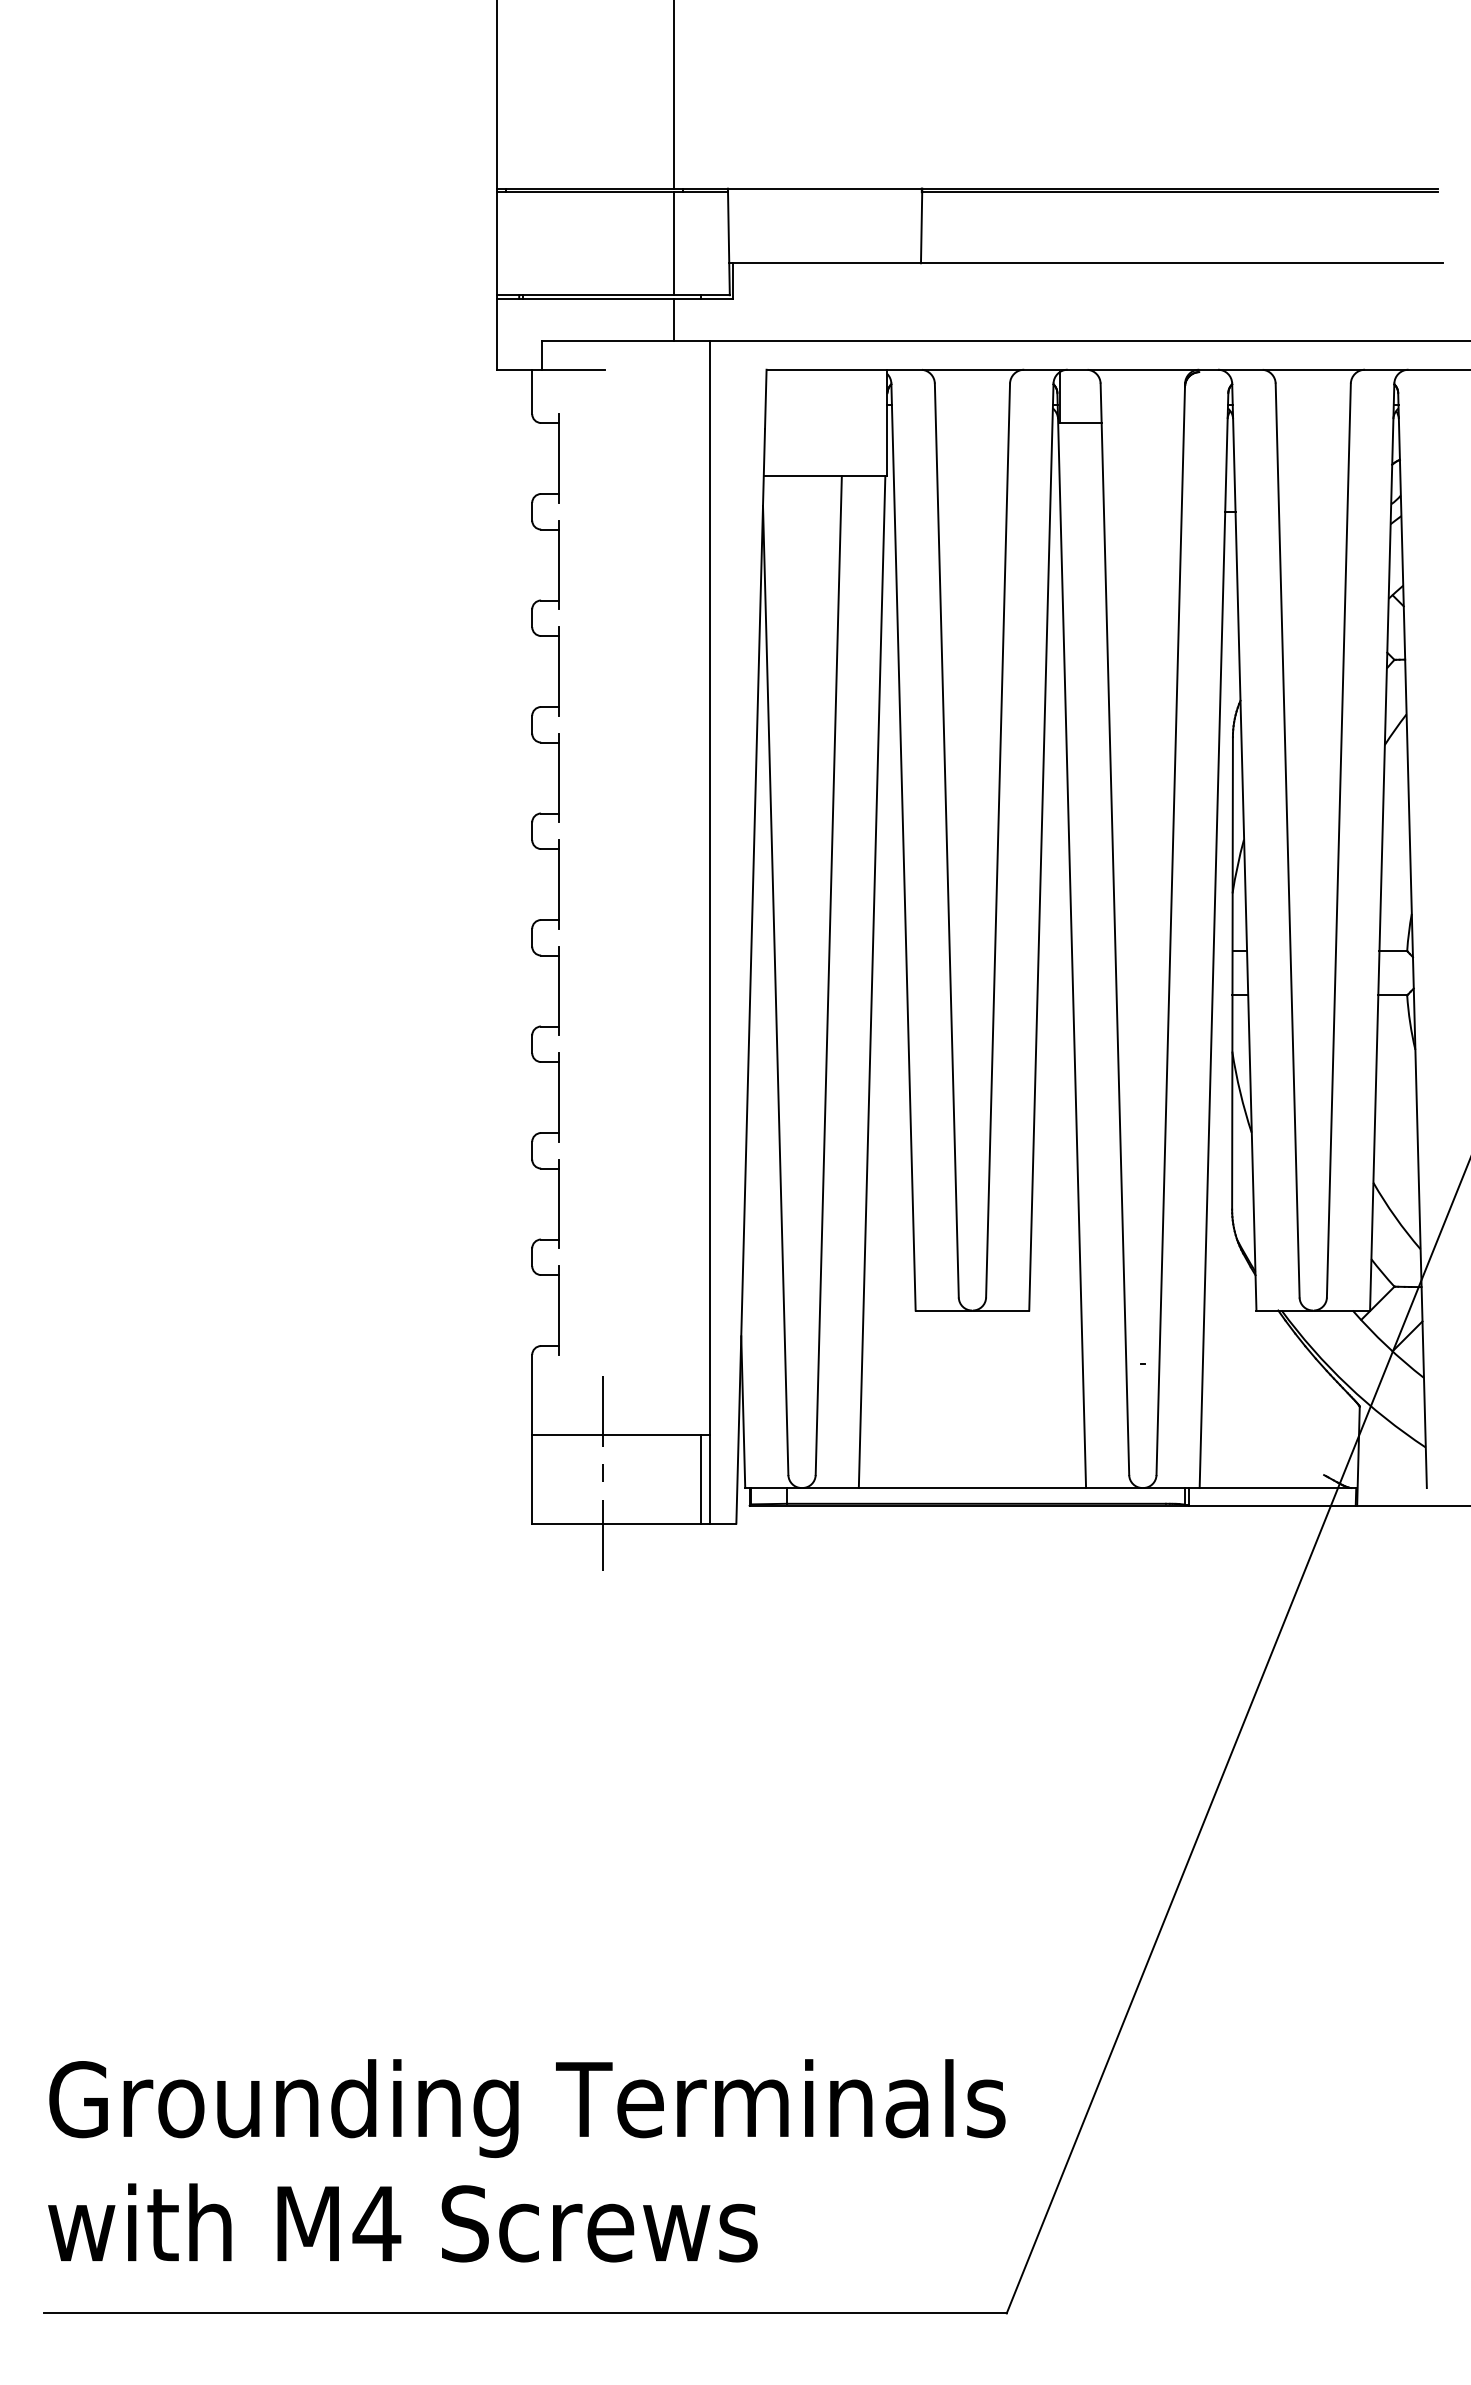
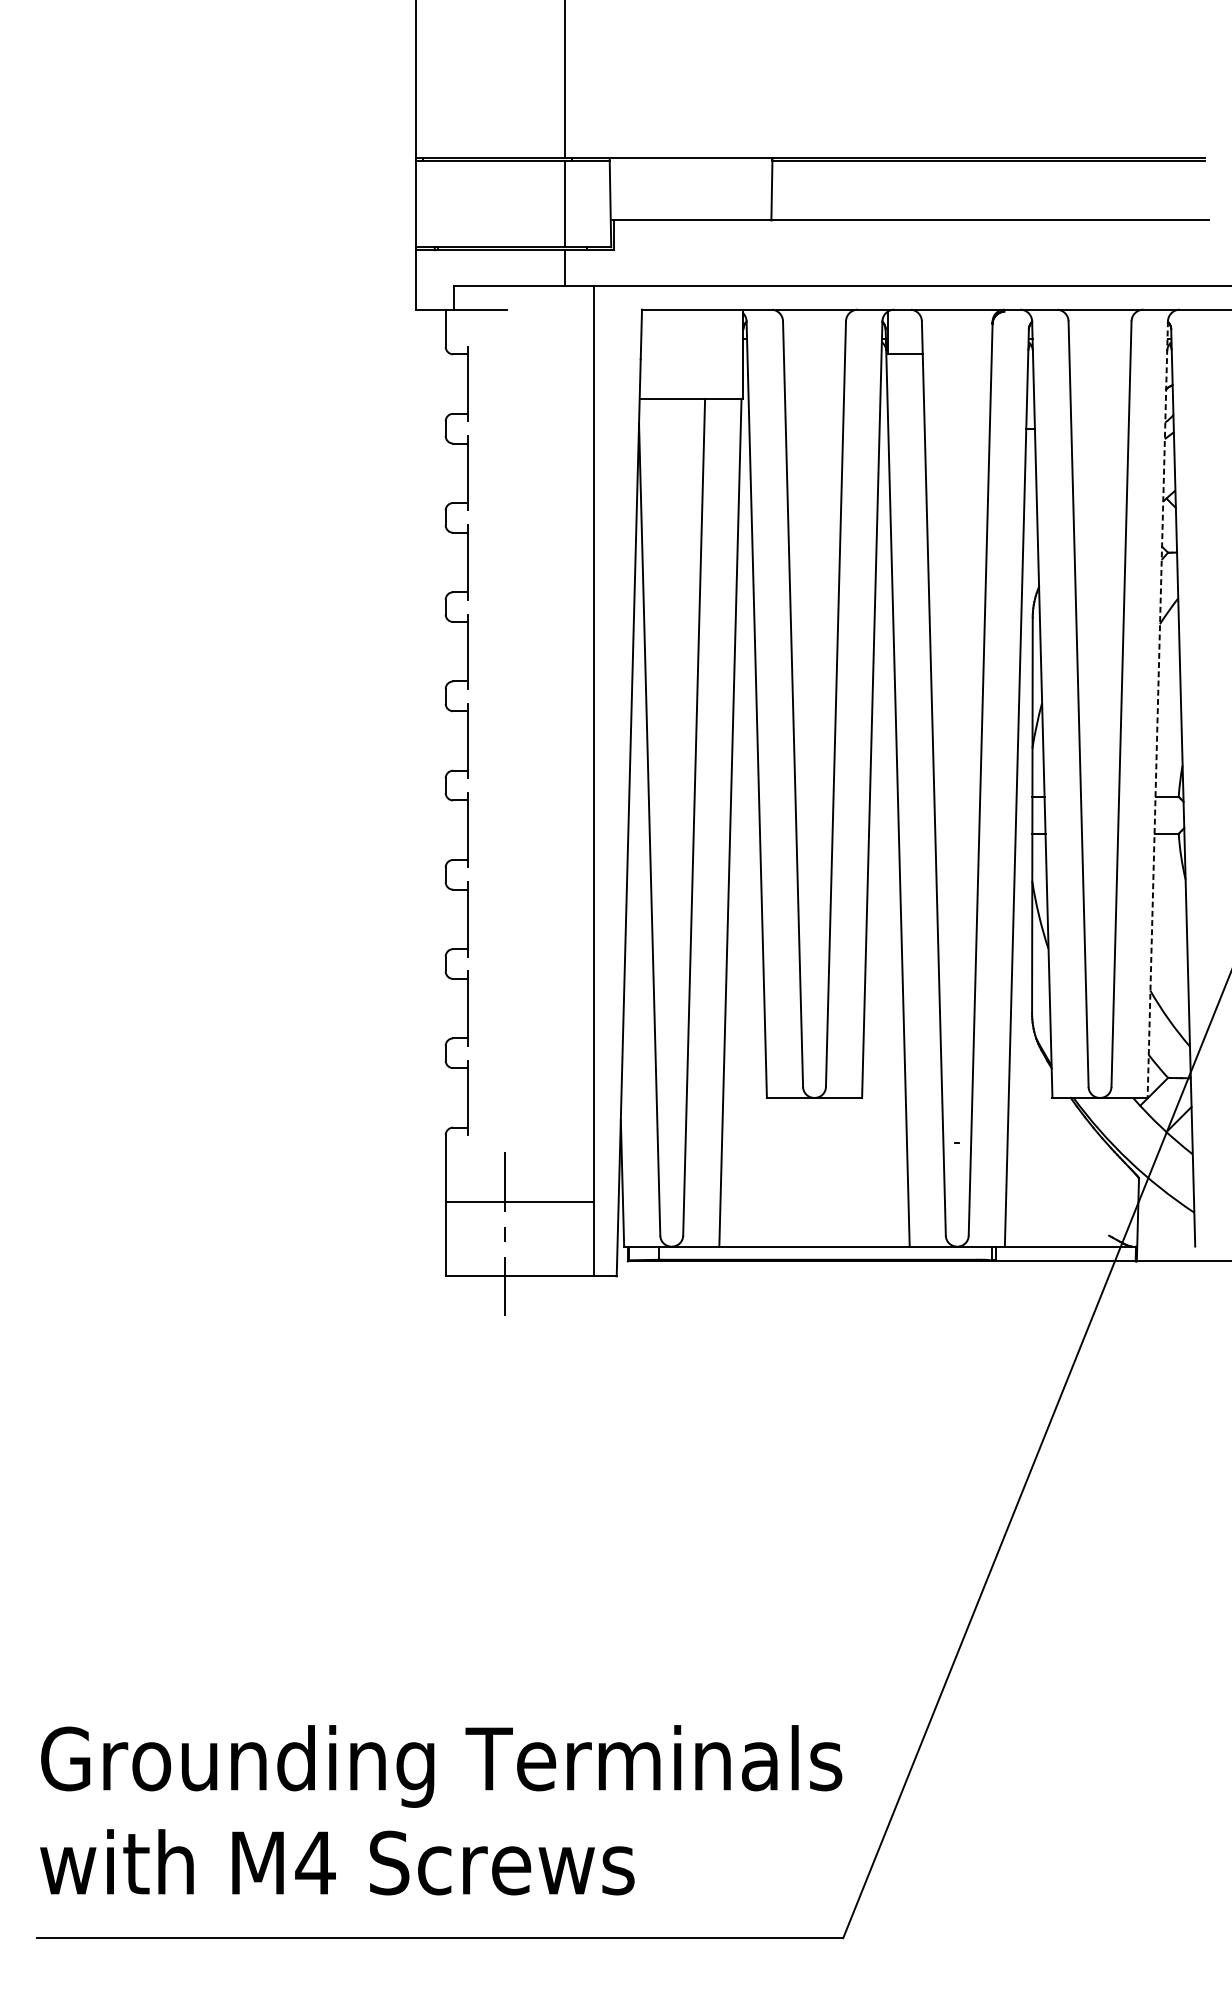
line: (1382, 847) -> (1158, 709), solid -> dashed
line: (700, 1478) -> (586, 1238), removed

